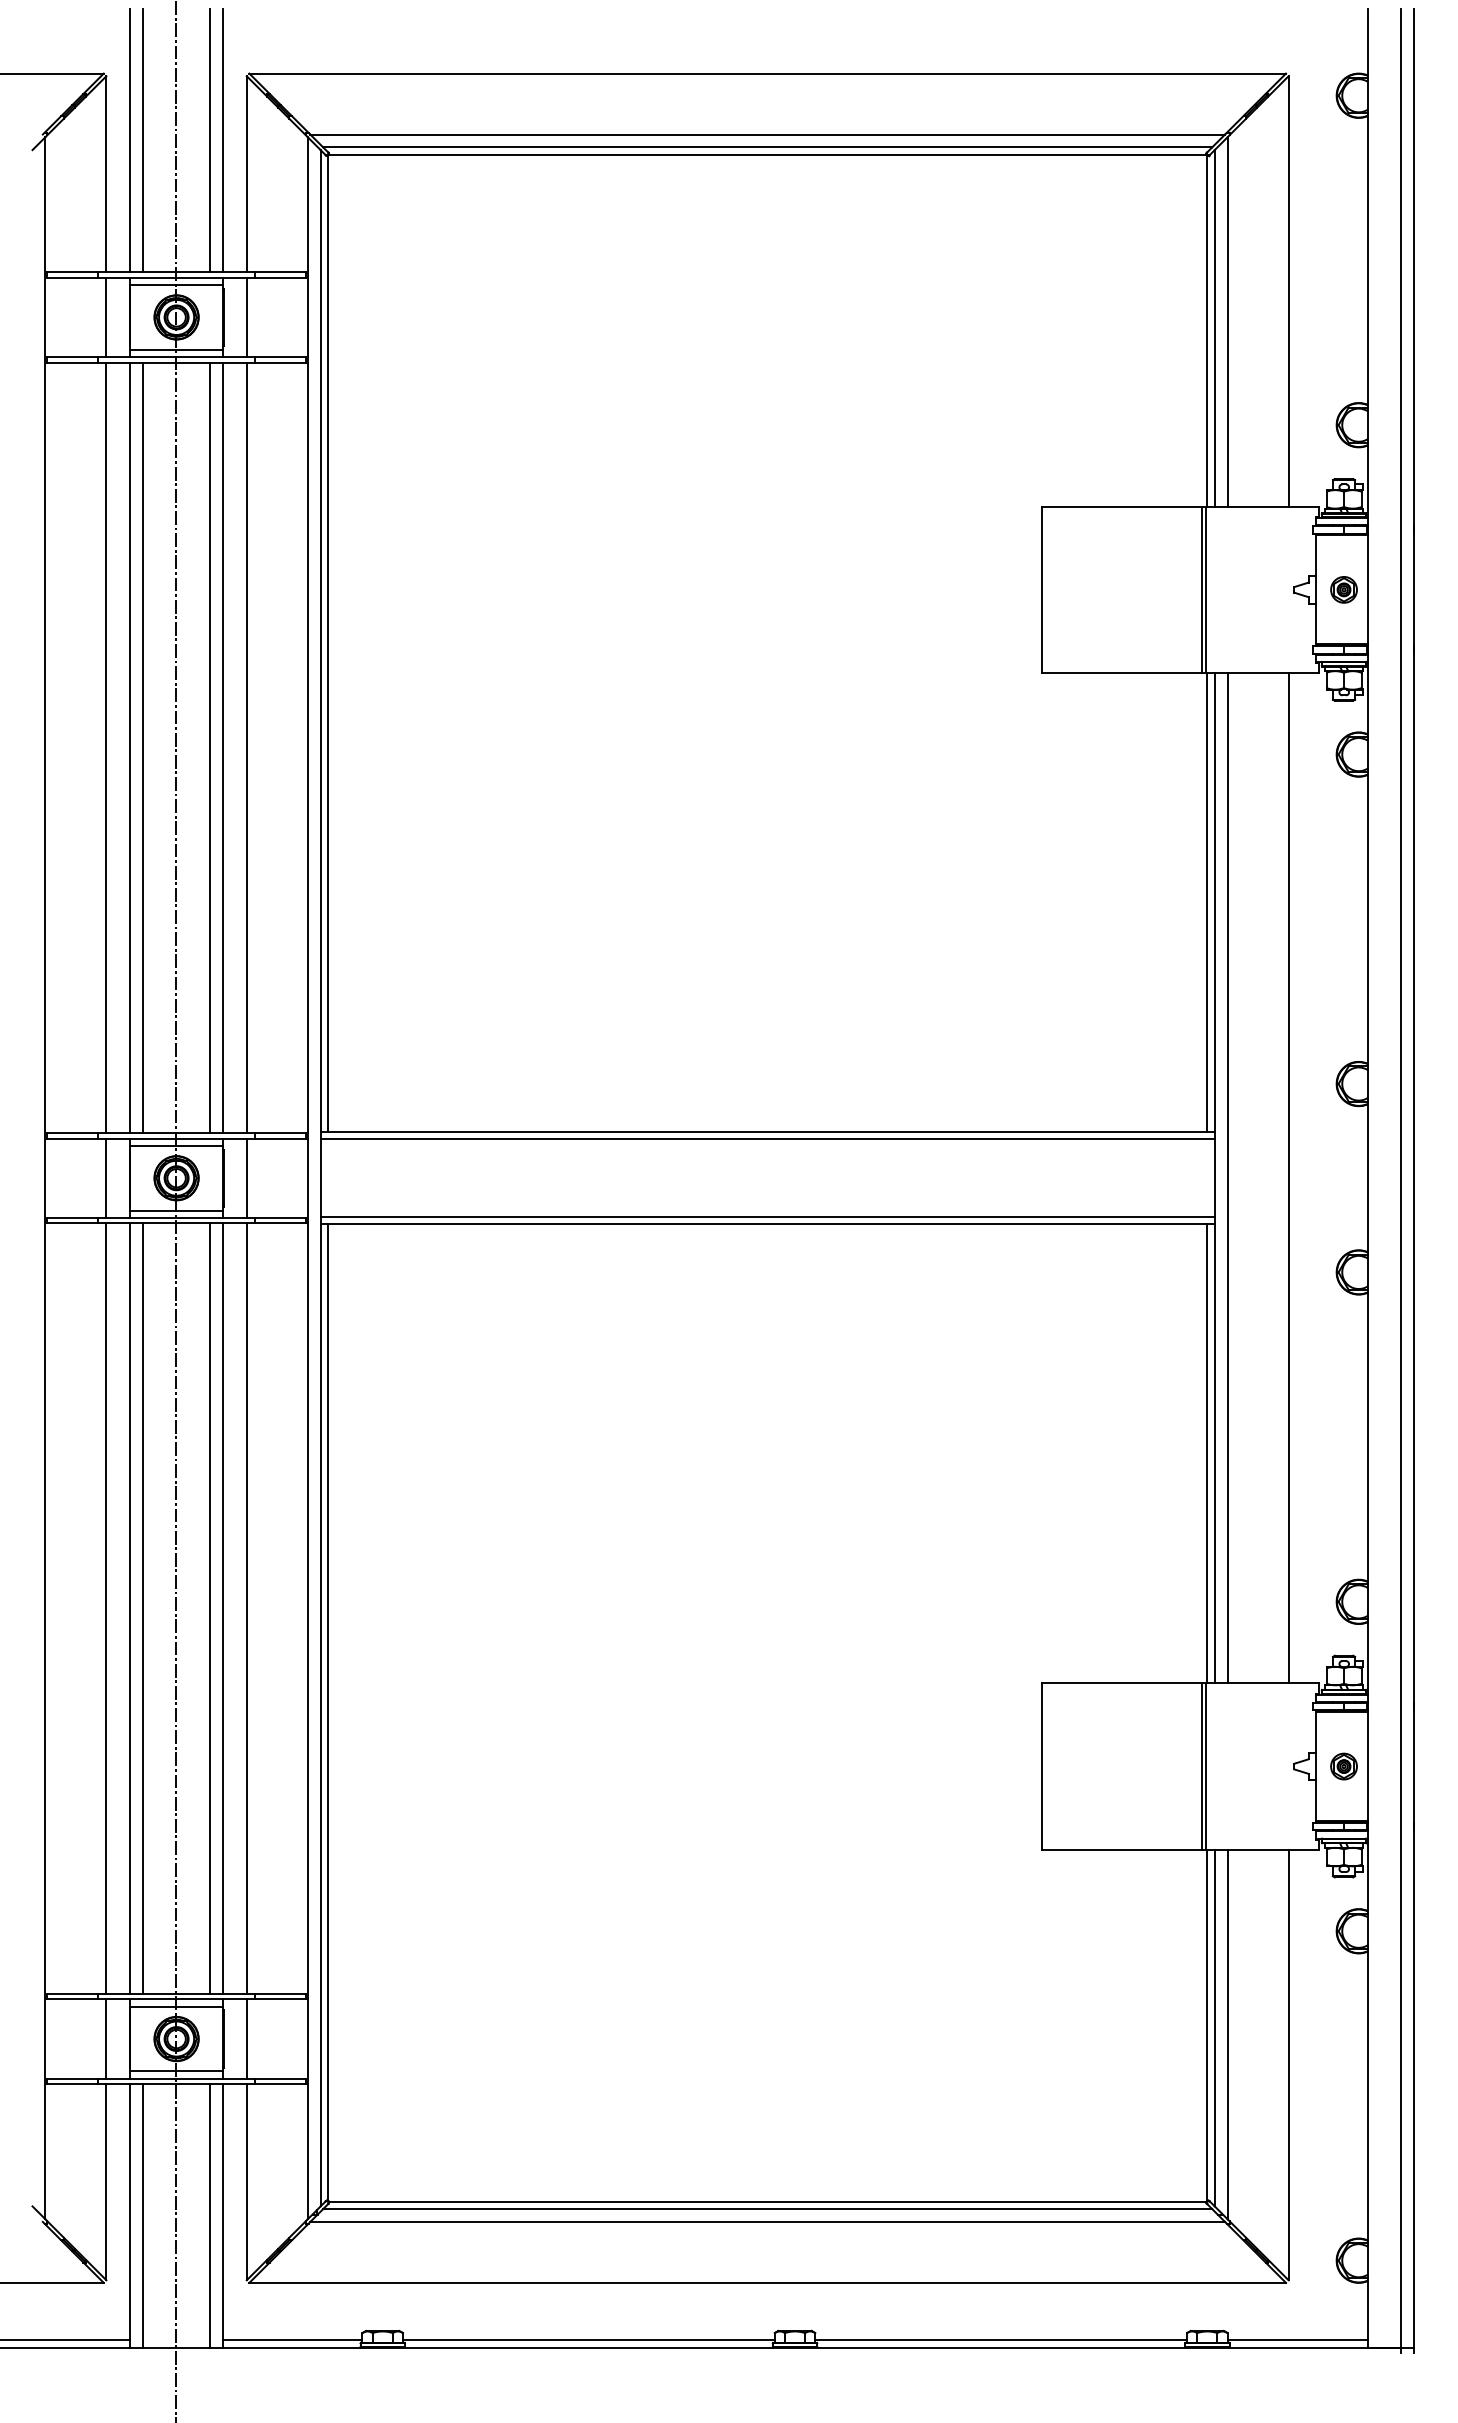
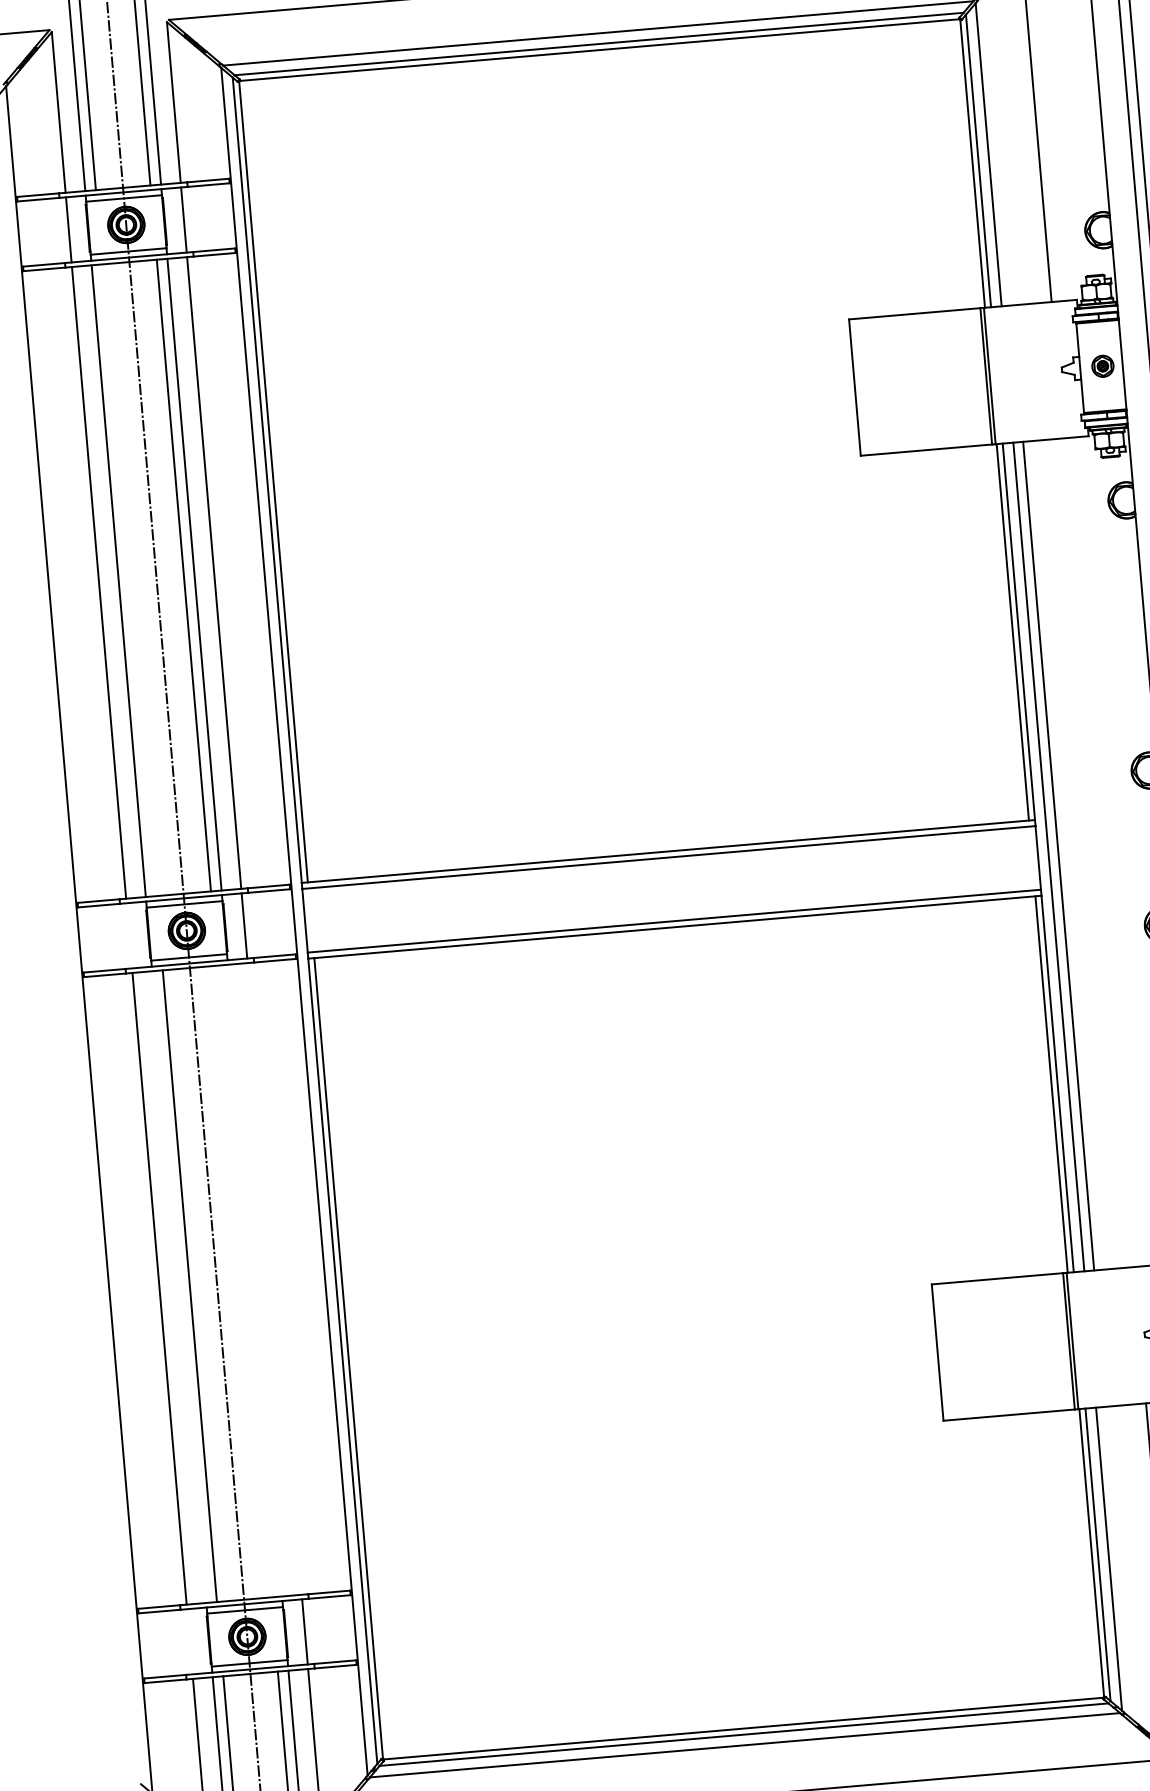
line: (143, 747) -> (129, 579), removed
line: (106, 1177) -> (129, 935), removed
line: (1288, 1178) -> (1058, 856), moved
line: (130, 1608) -> (179, 1287), removed
line: (209, 1608) -> (244, 1281), removed
line: (222, 1608) -> (254, 1280), removed
line: (246, 1608) -> (274, 1278), removed
line: (106, 2038) -> (189, 1641), removed

